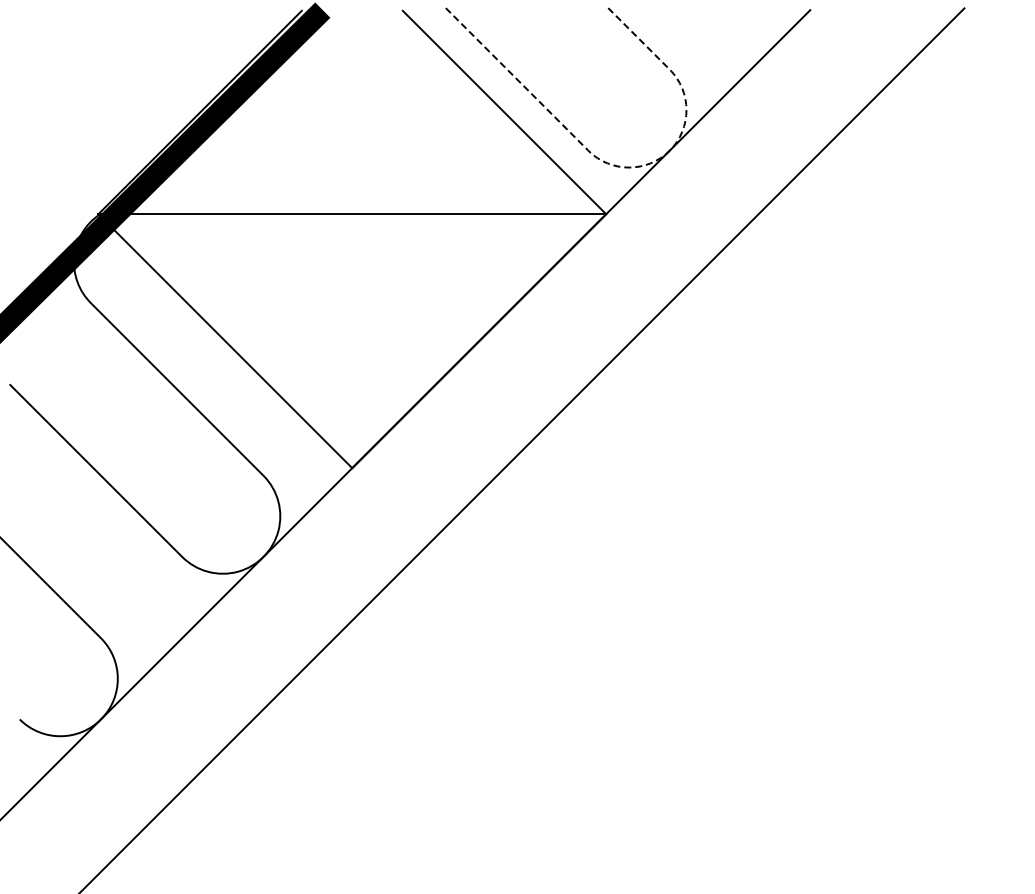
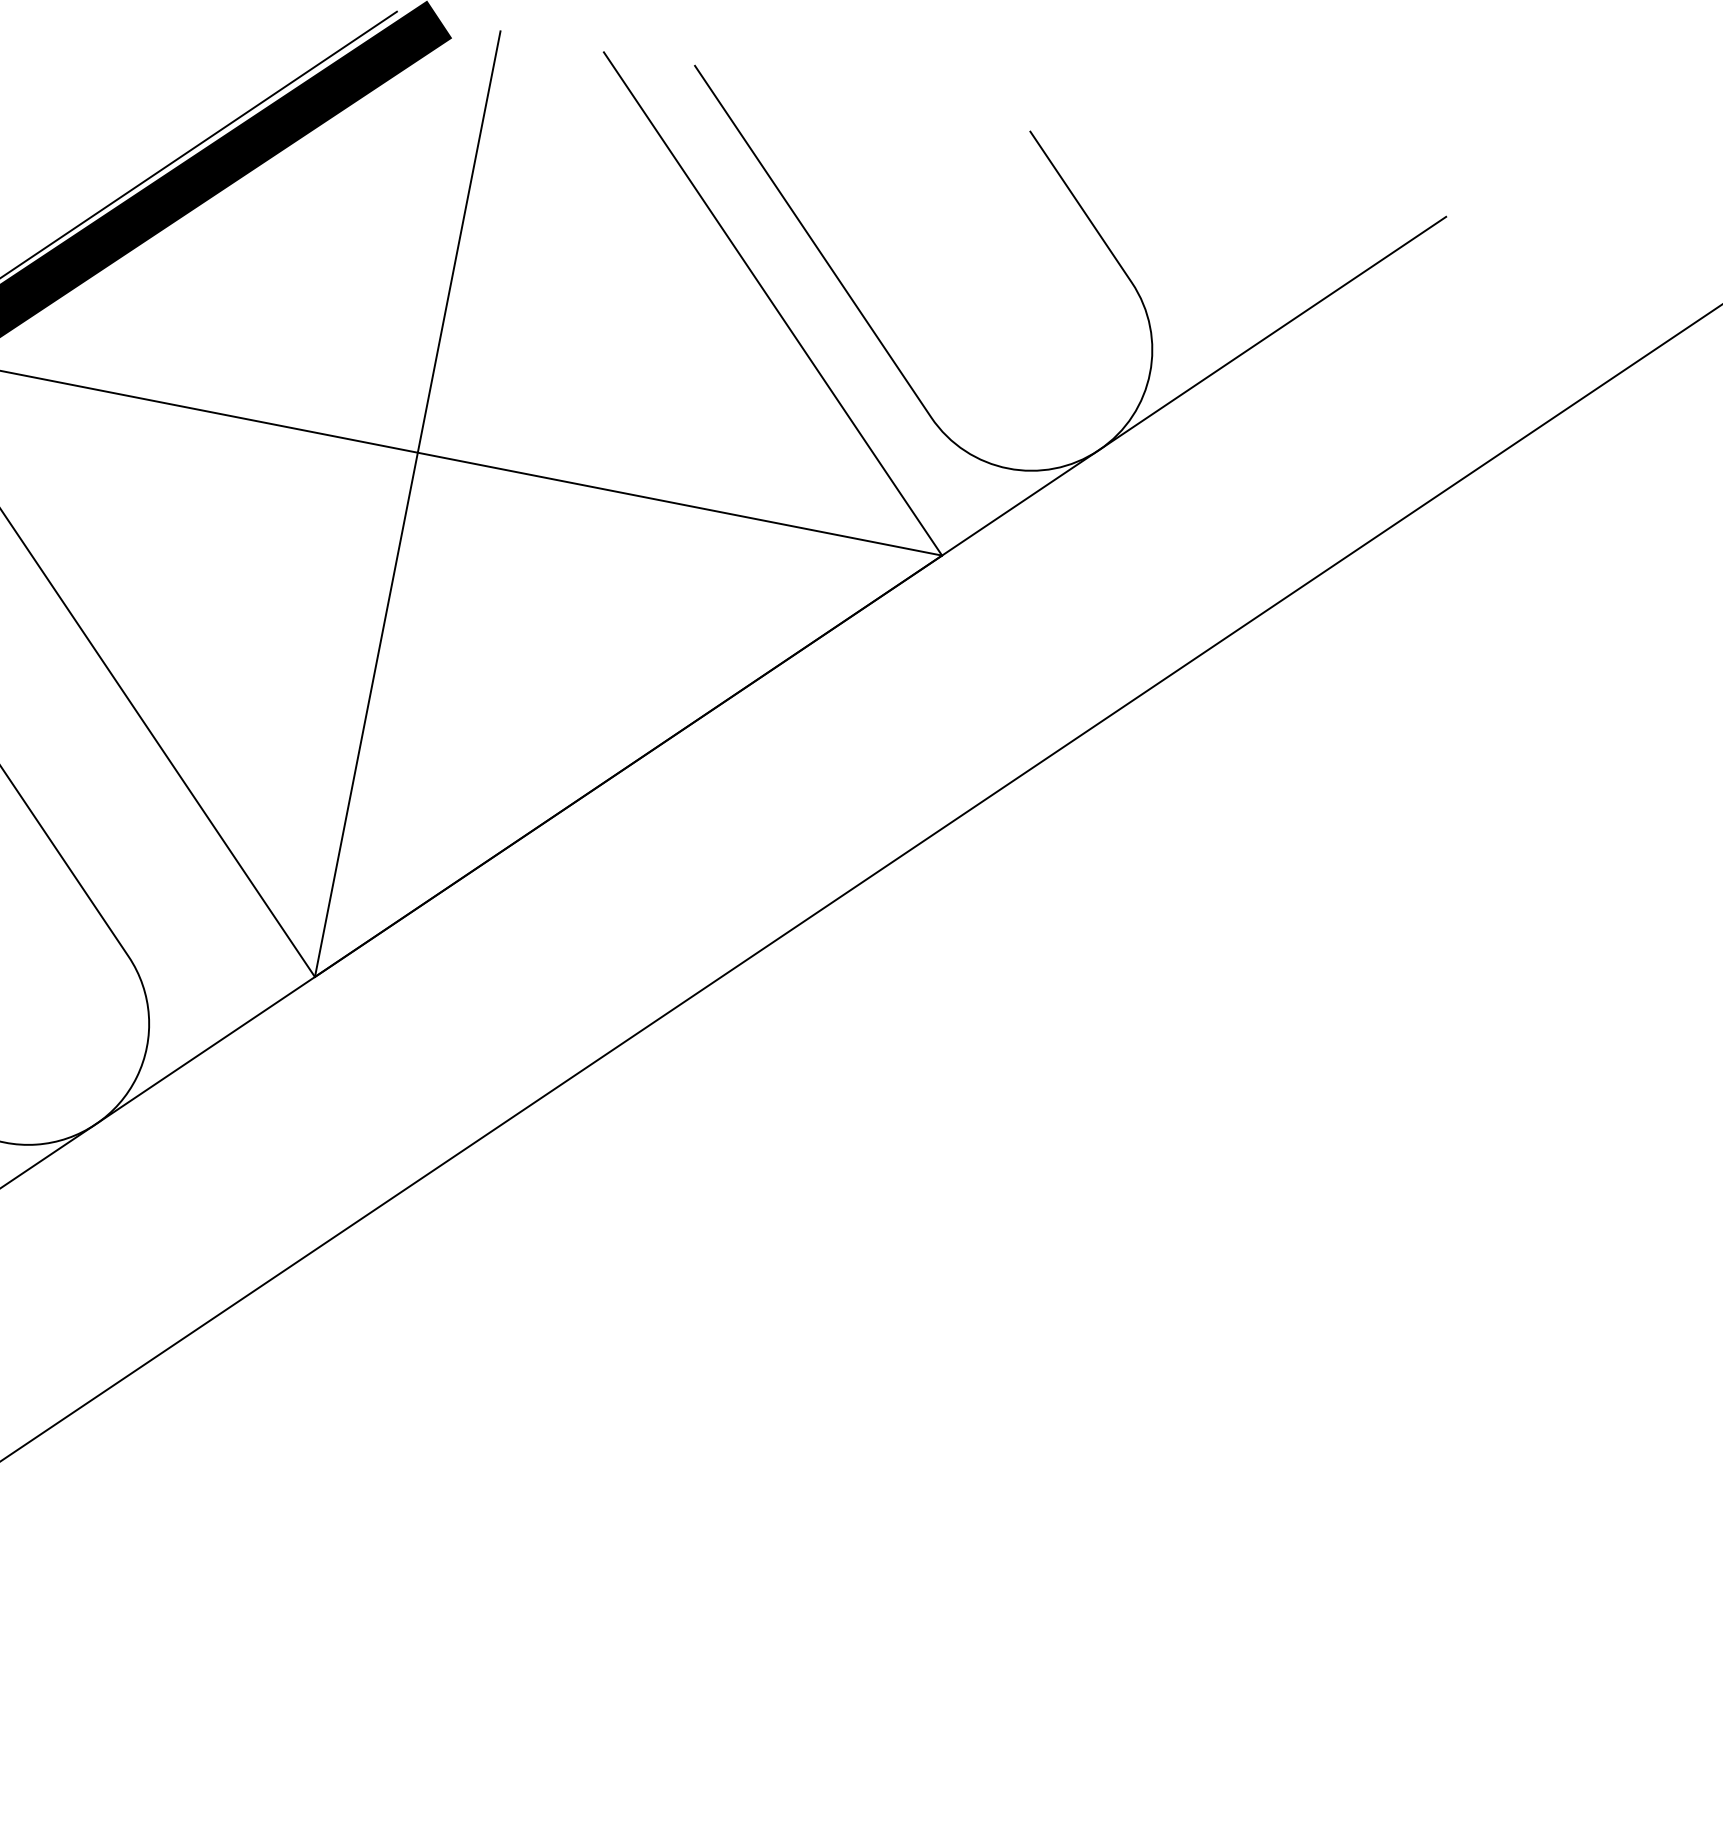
line: (628, 167) -> (1007, 468), dashed -> solid
line: (352, 239) -> (408, 504), added

